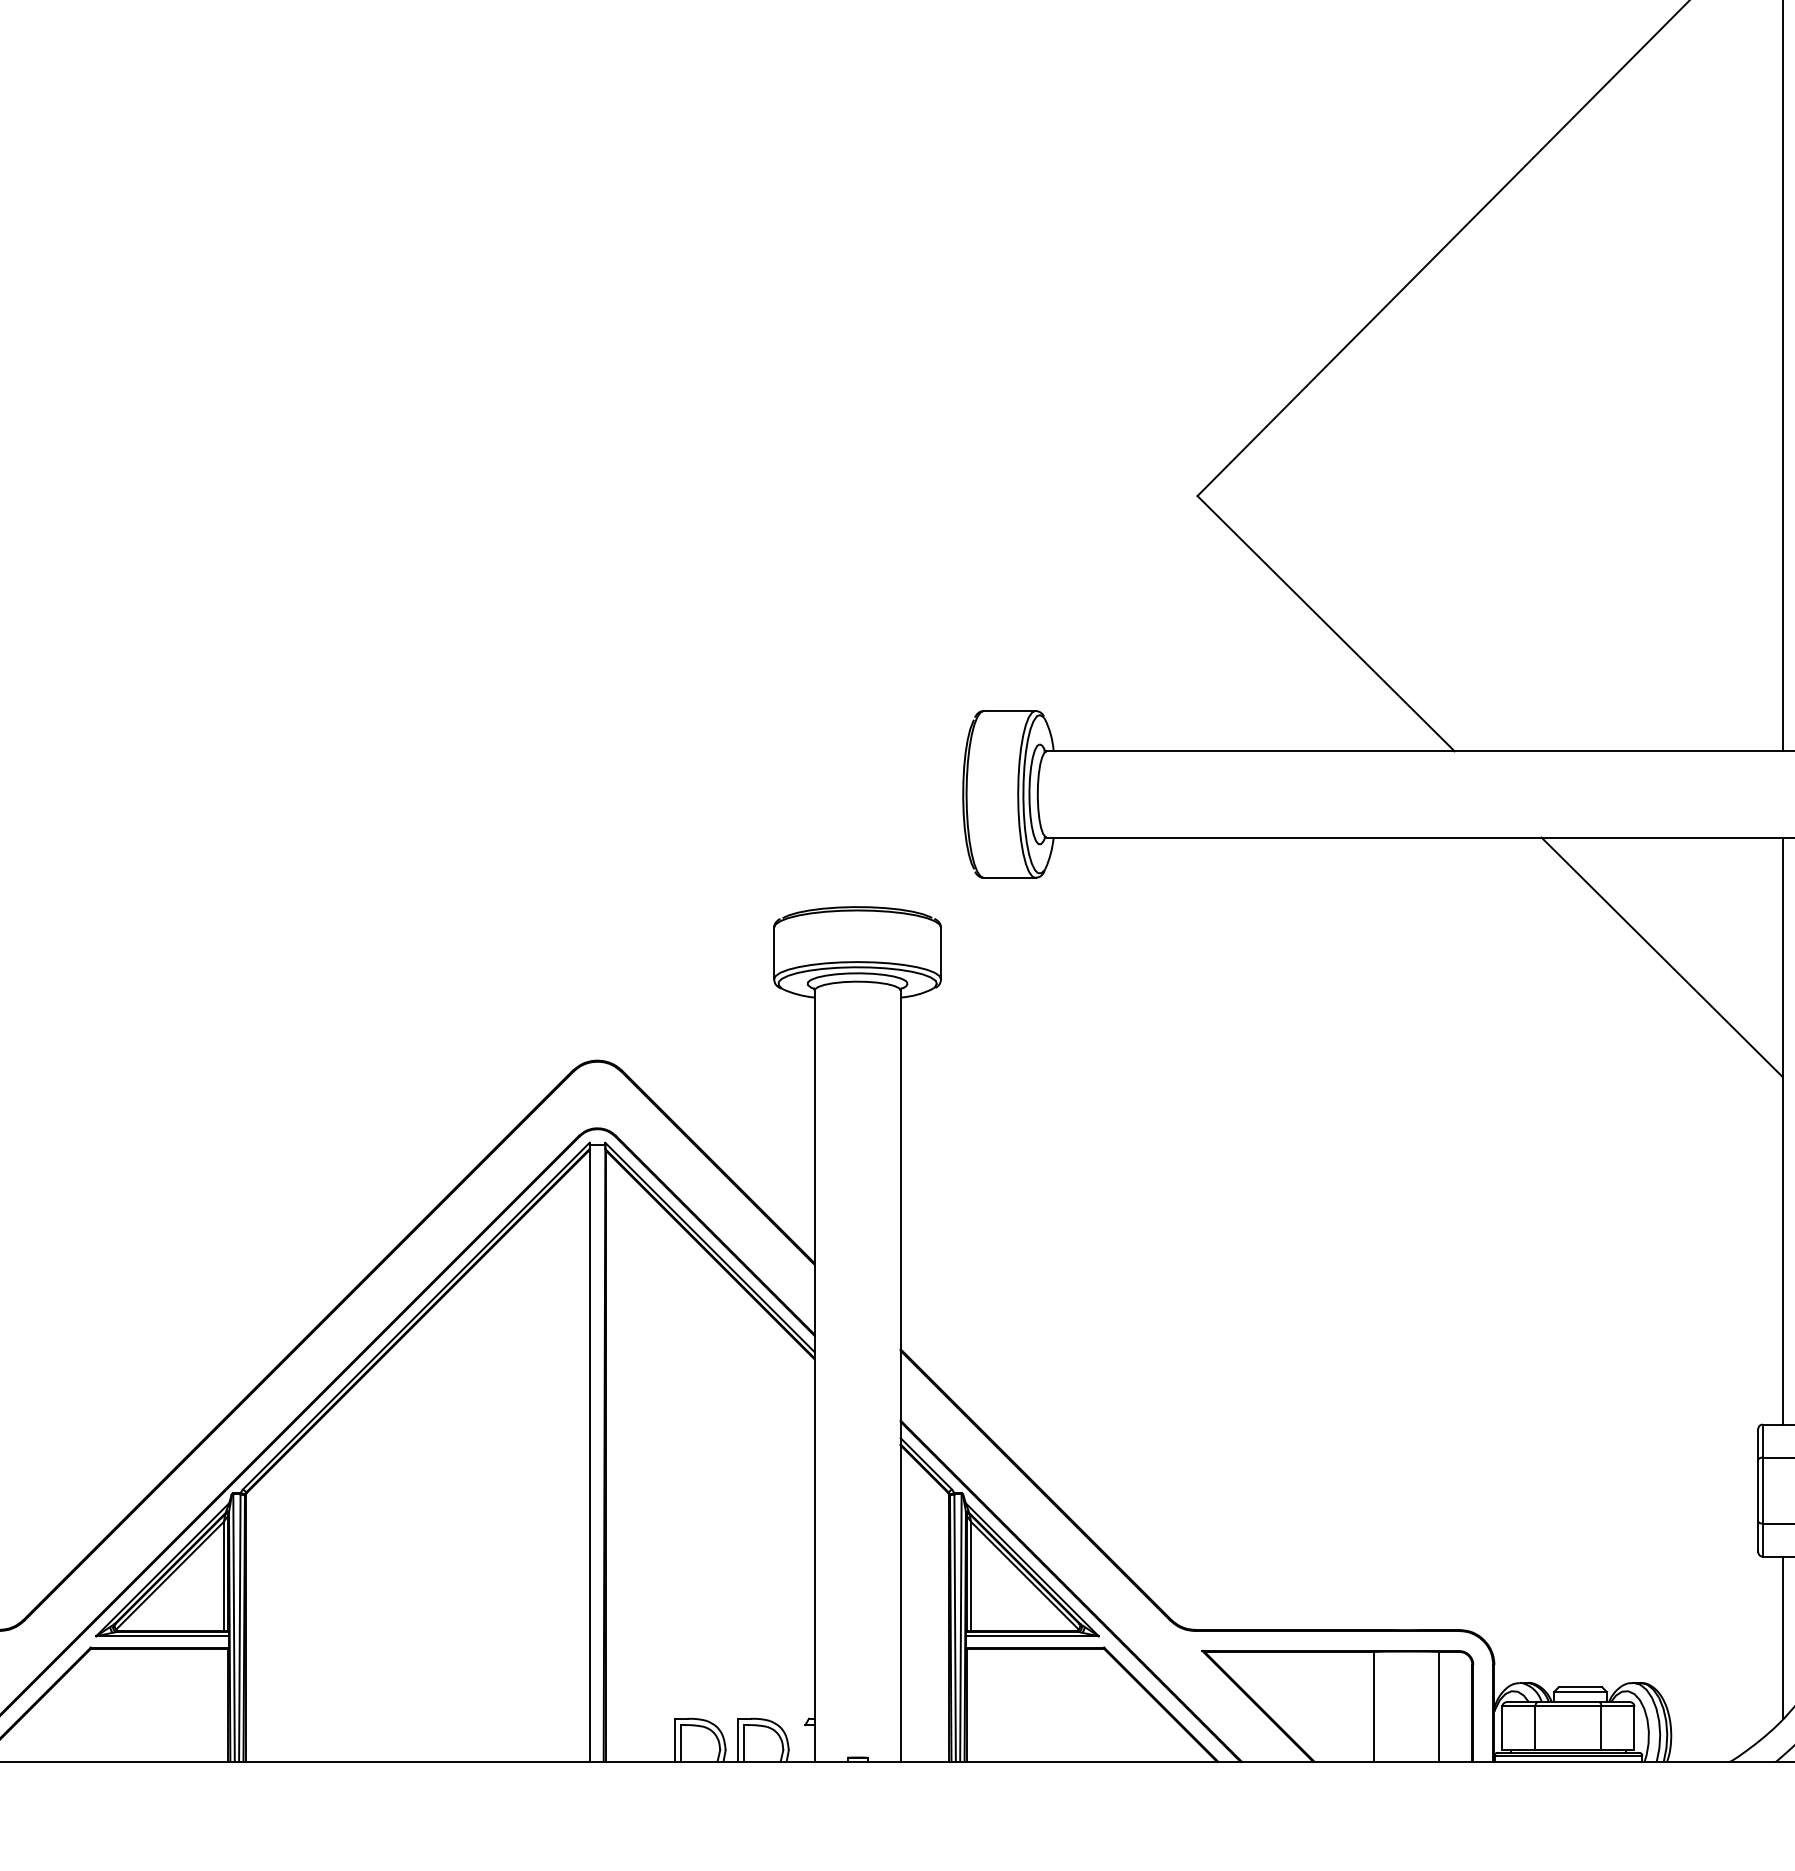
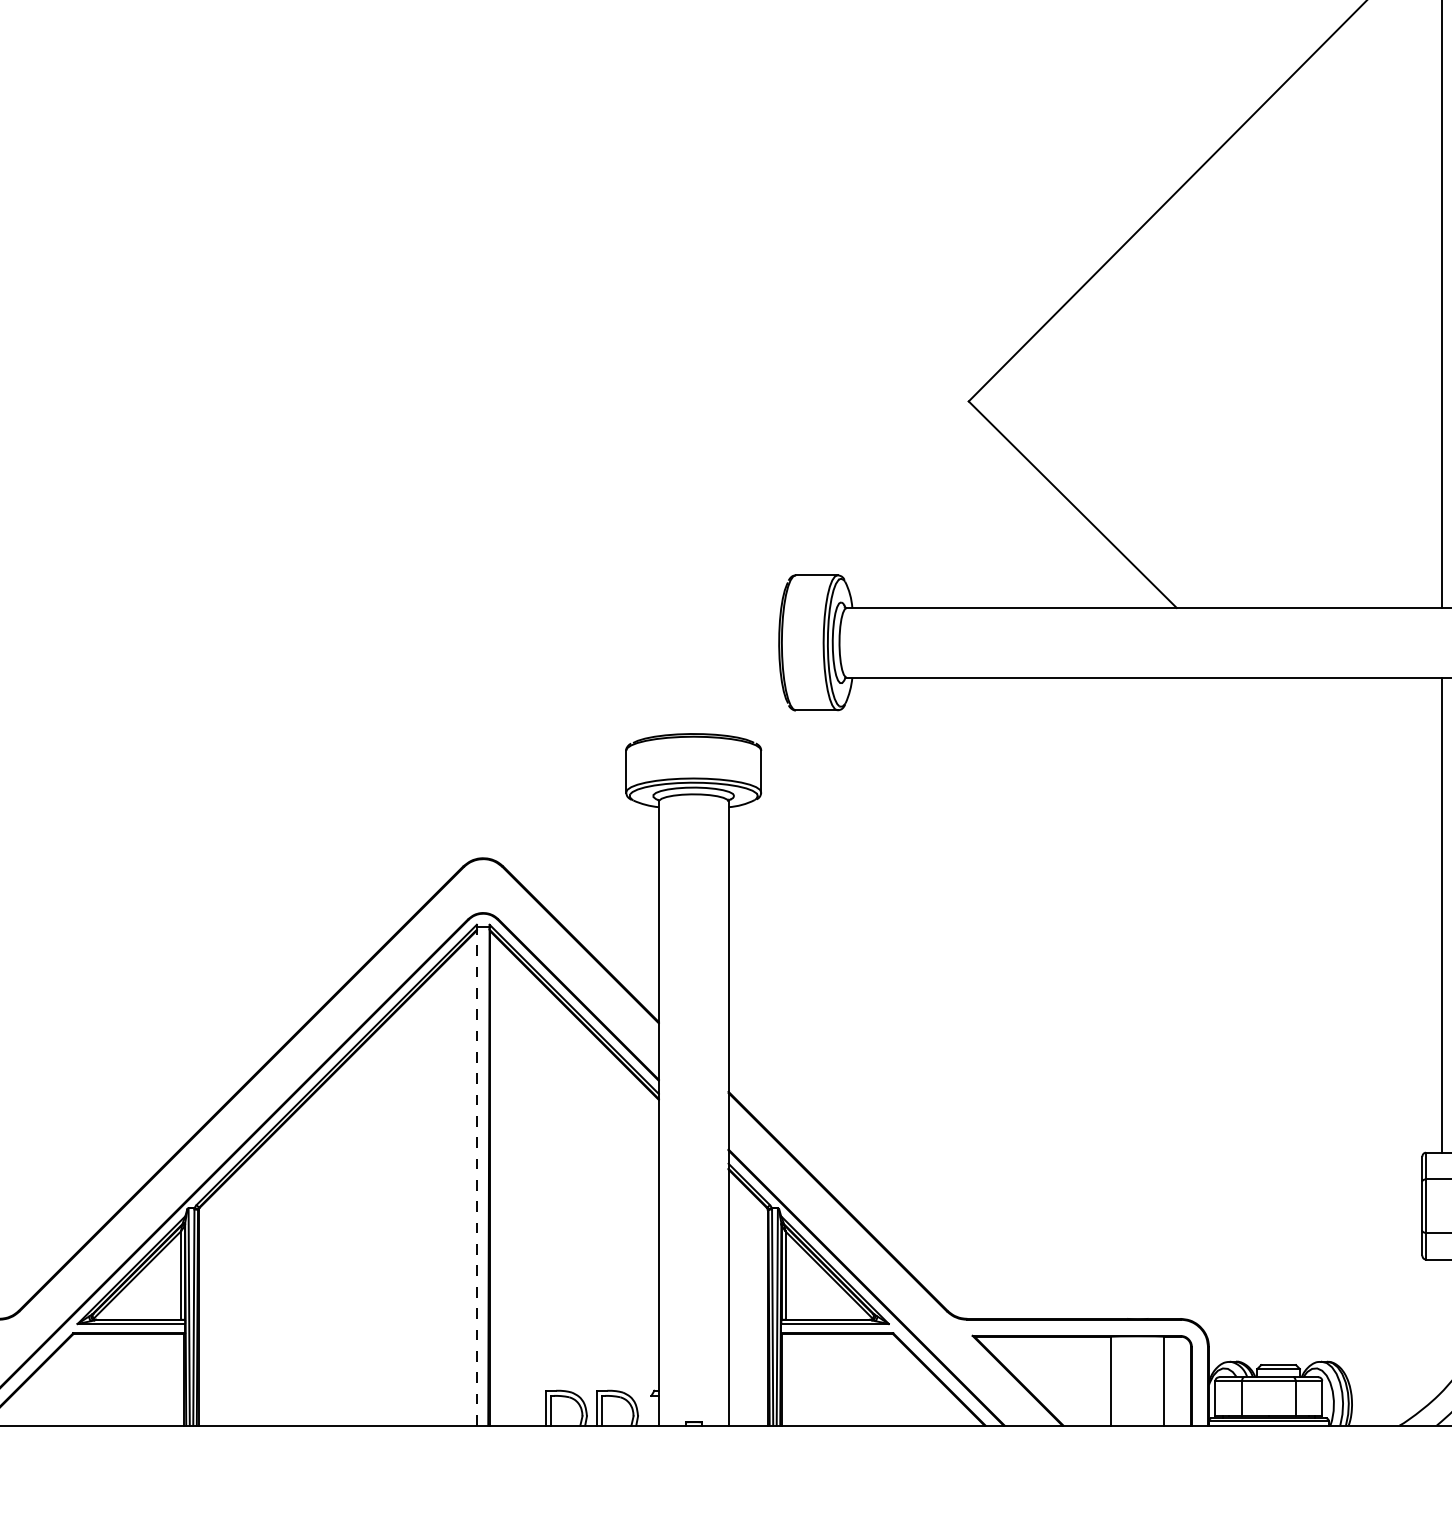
line: (1661, 957) -> (1344, 774), removed
line: (589, 1453) -> (476, 1176), solid -> dashed
line: (1782, 1636) -> (1442, 1324), removed

